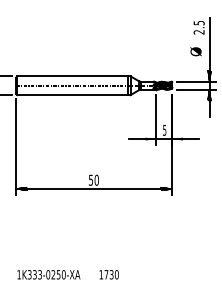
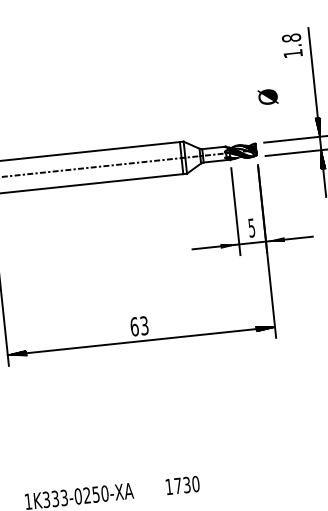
text: (198, 27) -> (291, 45), 2.5 -> 1.8
text: (195, 51) -> (267, 96), moved
text: (93, 179) -> (138, 325), 50 -> 63

